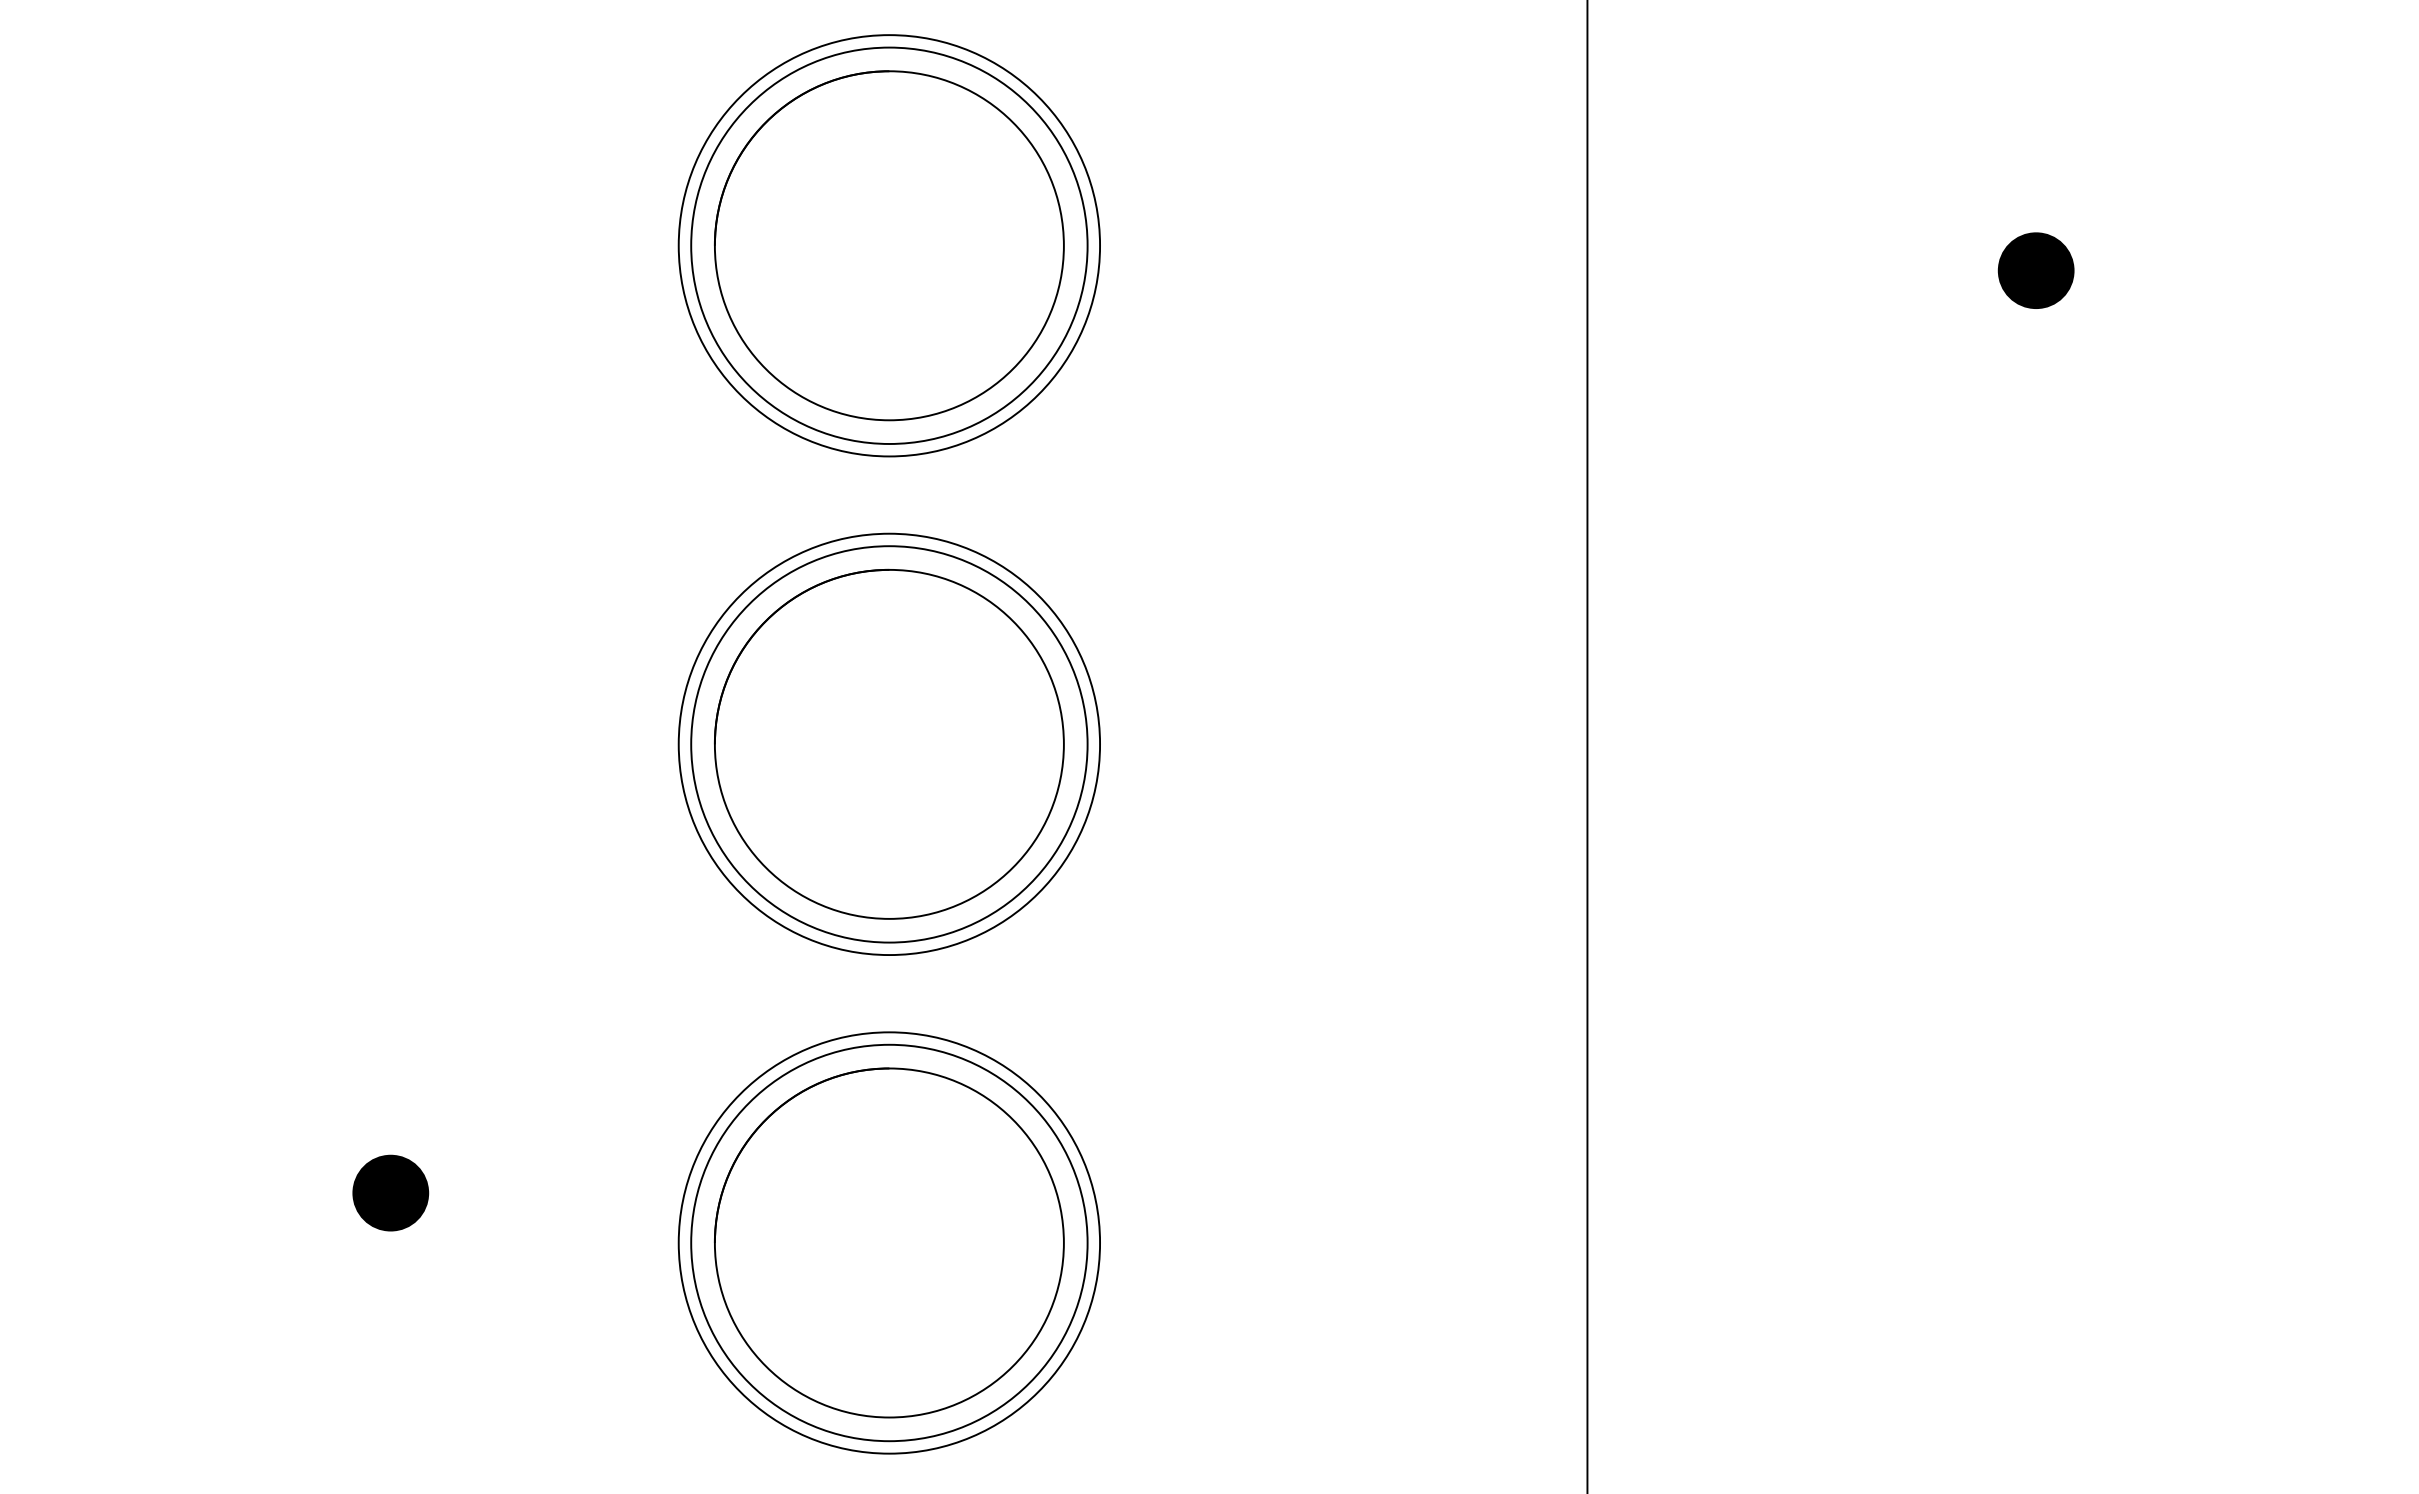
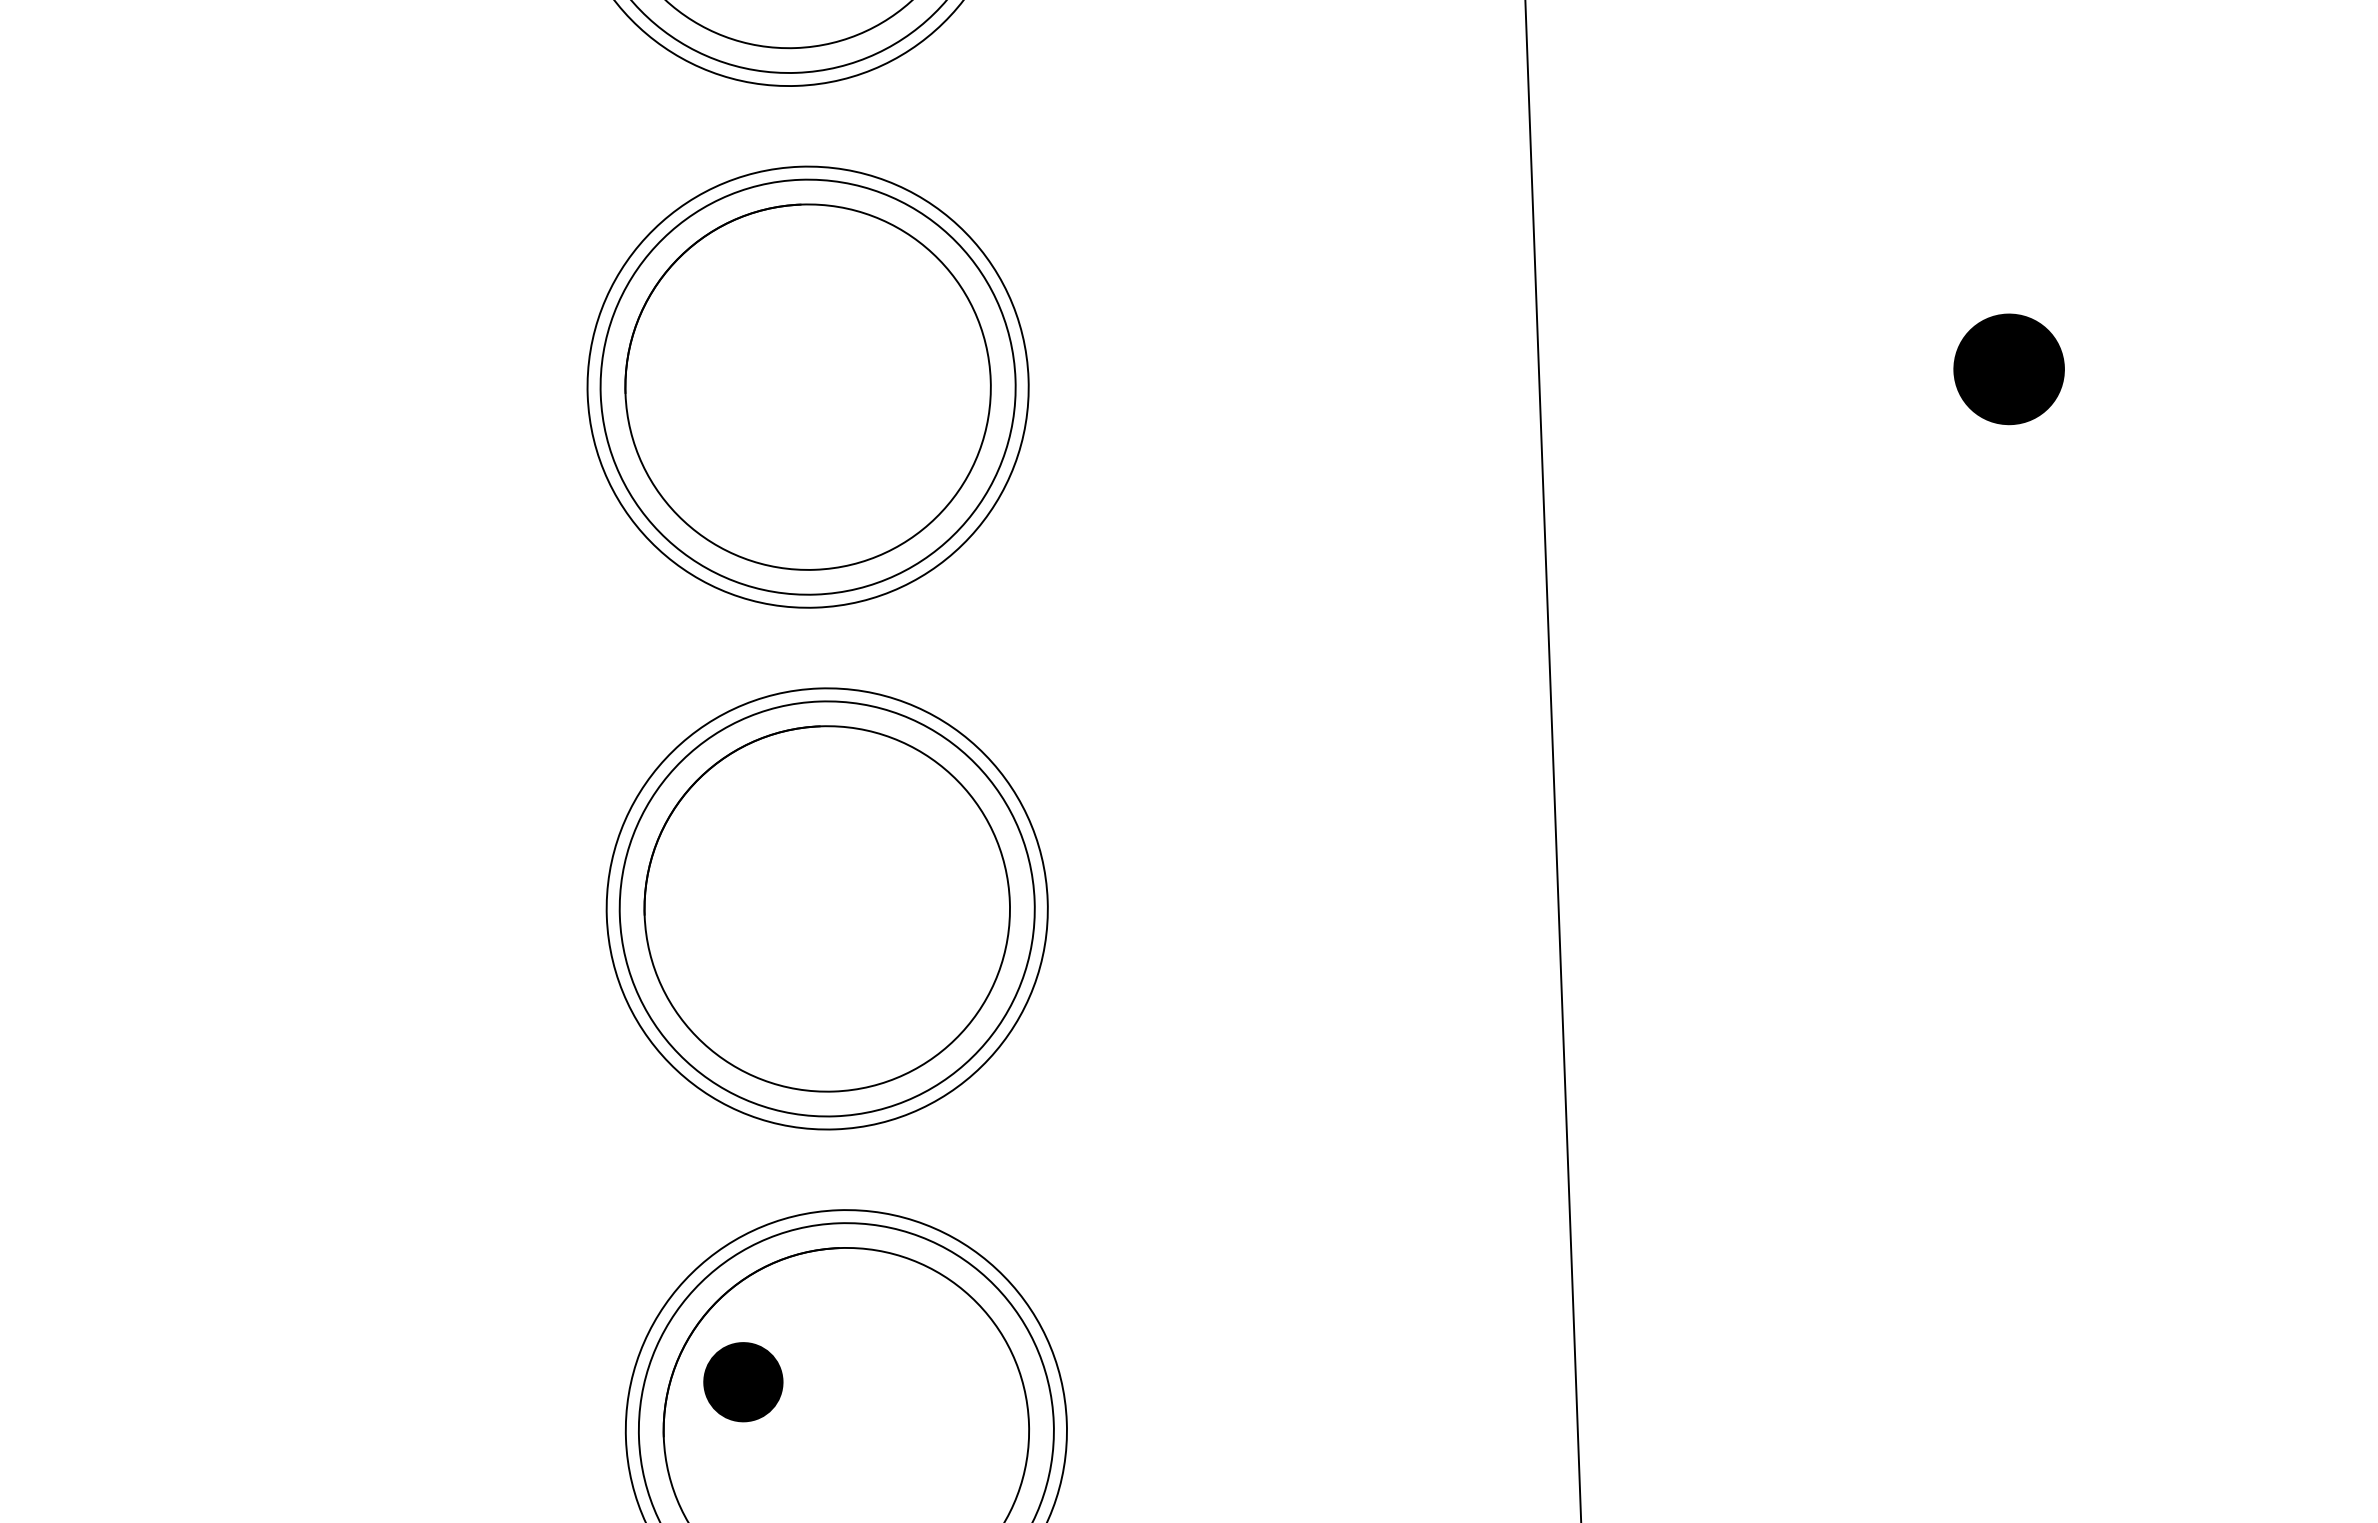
part: (2035, 270) -> (2008, 369), size x1.4
part: (390, 1192) -> (743, 1381), moved

